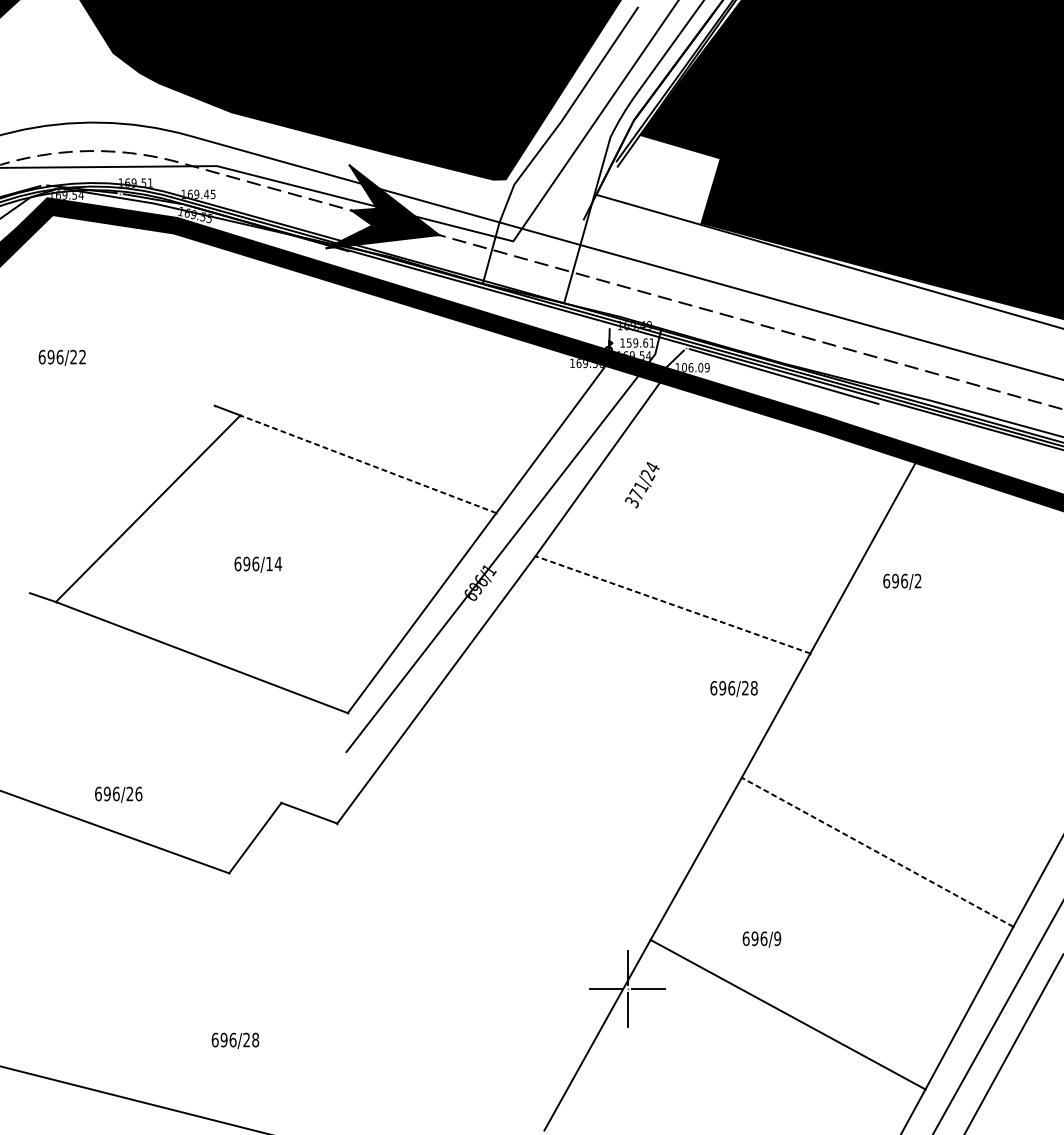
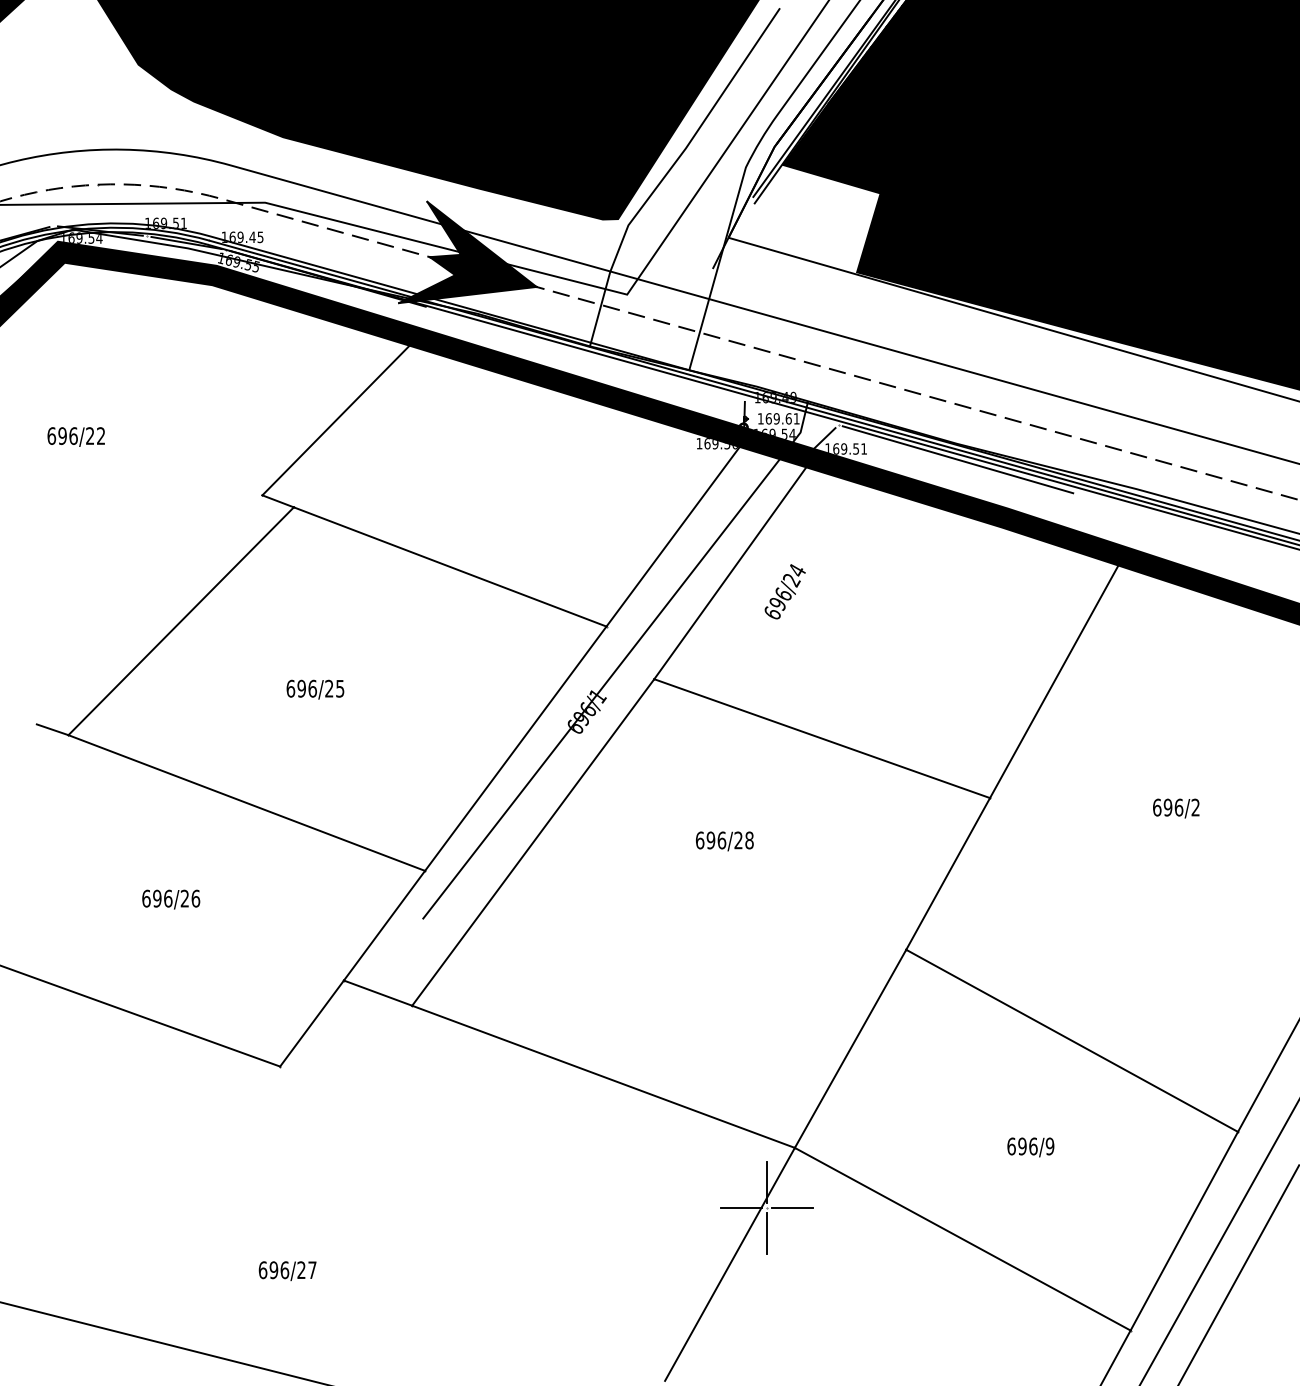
line: (277, 341) -> (339, 416), added
text: (629, 342) -> (768, 418), 159.61 -> 169.61
text: (696, 367) -> (850, 448), 106.09 -> 169.51
line: (367, 463) -> (449, 566), dashed -> solid
text: (636, 494) -> (777, 603), 371/24 -> 696/24
text: (273, 563) -> (334, 688), 696/14 -> 696/25
text: (902, 581) -> (1176, 808), moved
line: (672, 604) -> (821, 738), dashed -> solid
text: (733, 689) -> (724, 841), moved
line: (314, 757) -> (384, 925), added
text: (118, 794) -> (171, 899), moved
line: (877, 851) -> (1071, 1040), dashed -> solid
line: (493, 881) -> (603, 1076), added
text: (761, 939) -> (1030, 1147), moved
text: (255, 1040) -> (312, 1270), 696/28 -> 696/27

